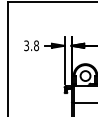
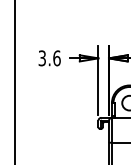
text: (36, 45) -> (56, 57), 3.8 -> 3.6

